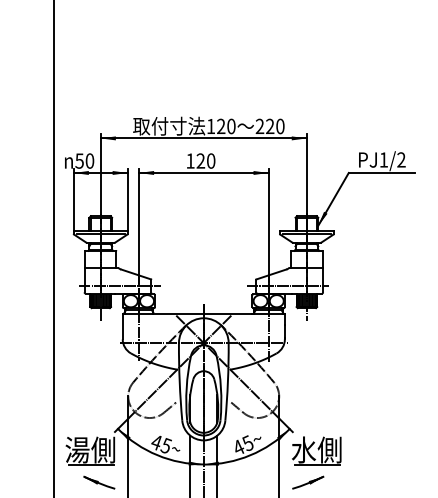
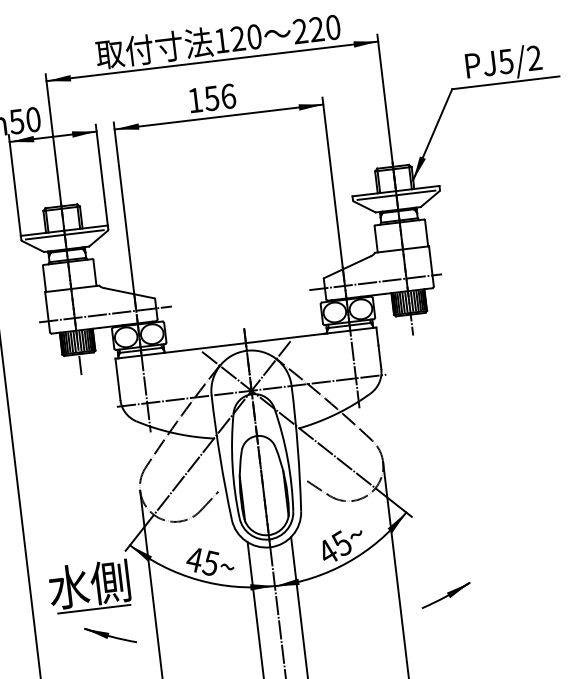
text: (383, 159) -> (505, 60), PJ1/2 -> PJ5/2
text: (205, 160) -> (219, 96), 120 -> 156
text: (77, 449) -> (68, 586), 湯側 -> 水側
part: (316, 450) -> (453, 541), removed

